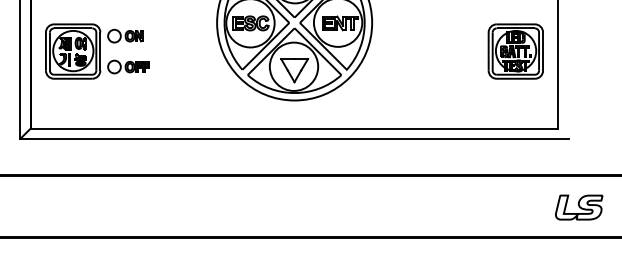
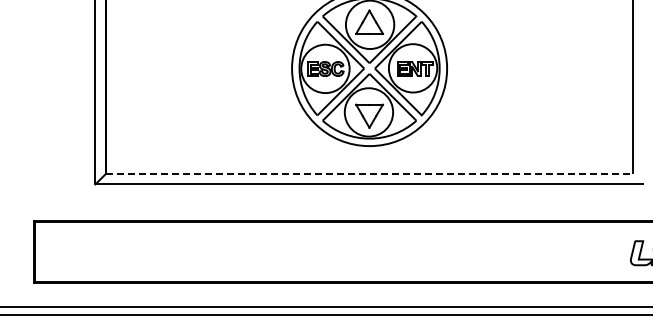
part: (97, 51) -> (172, 97), removed
part: (515, 51) -> (590, 97), removed
line: (294, 128) -> (369, 174), solid -> dashed

